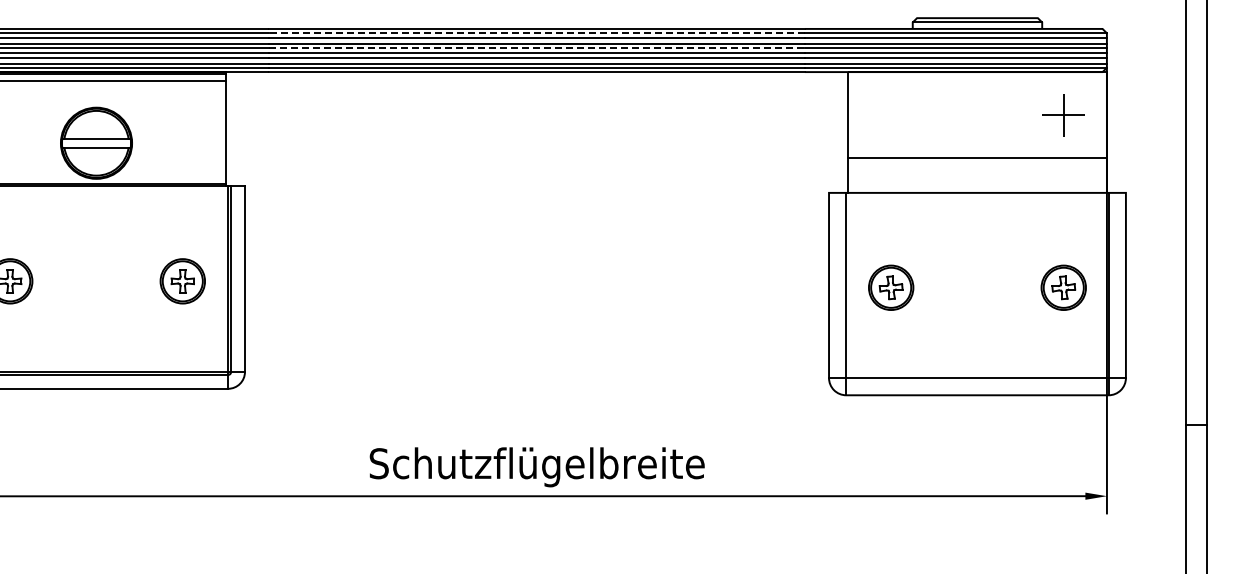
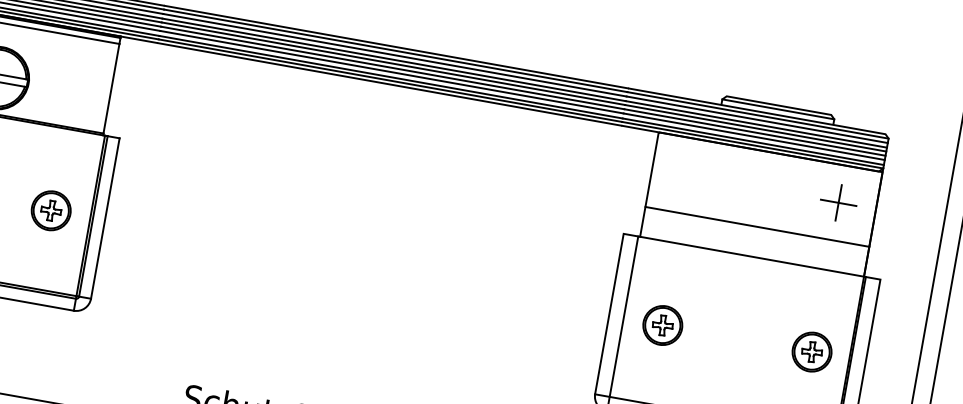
line: (537, 33) -> (396, 51), dashed -> solid
line: (537, 48) -> (393, 64), dashed -> solid

